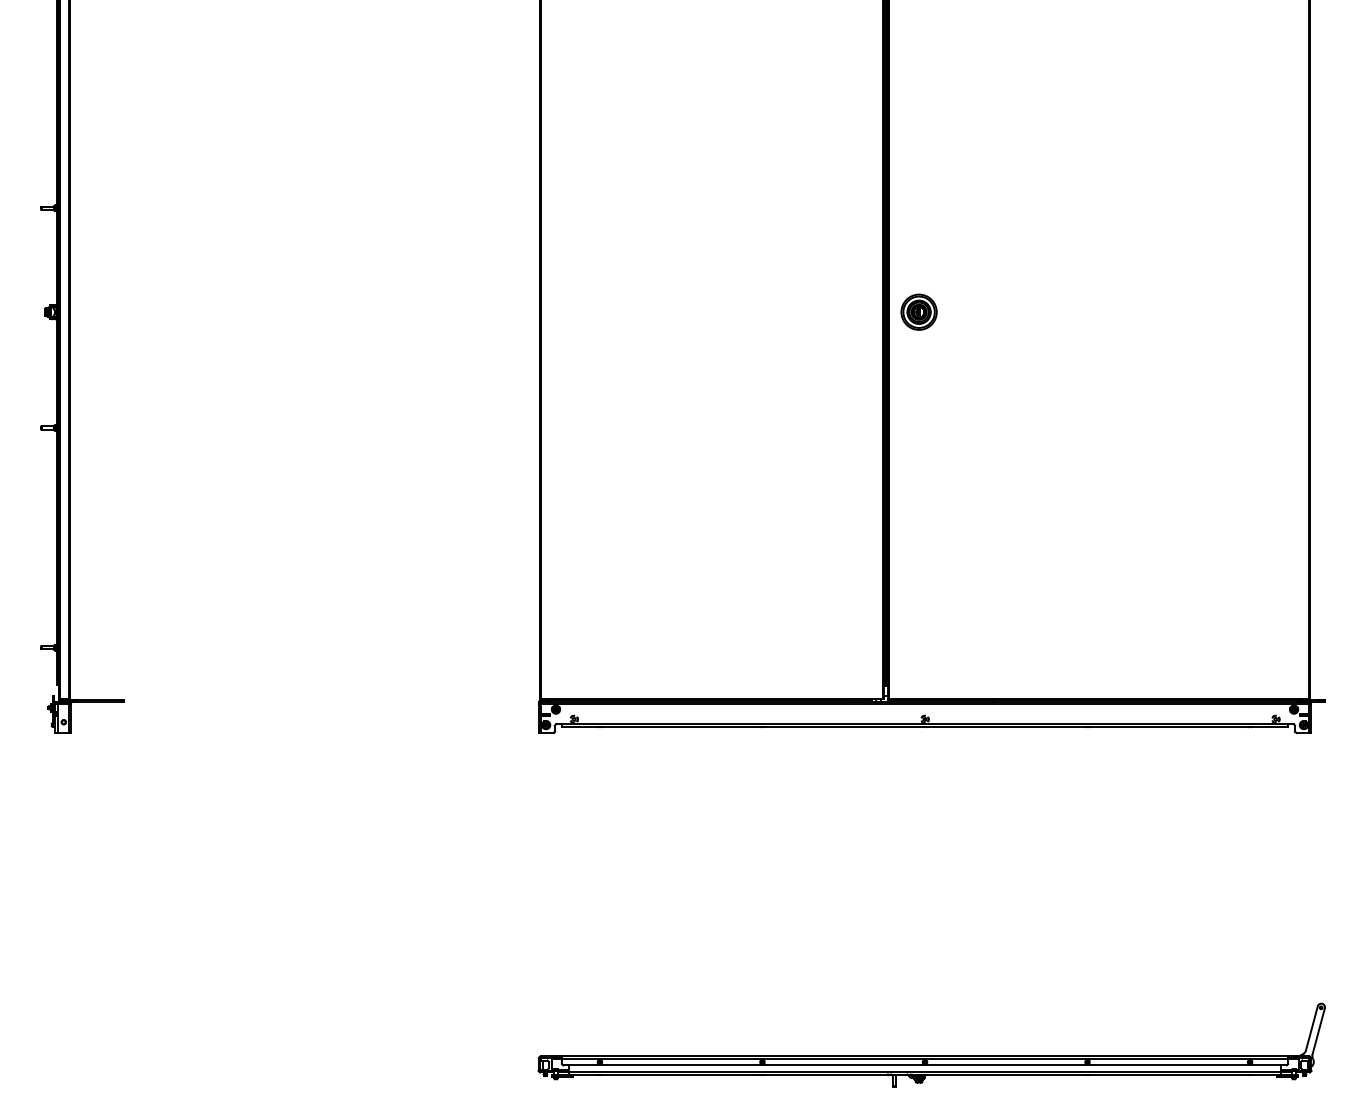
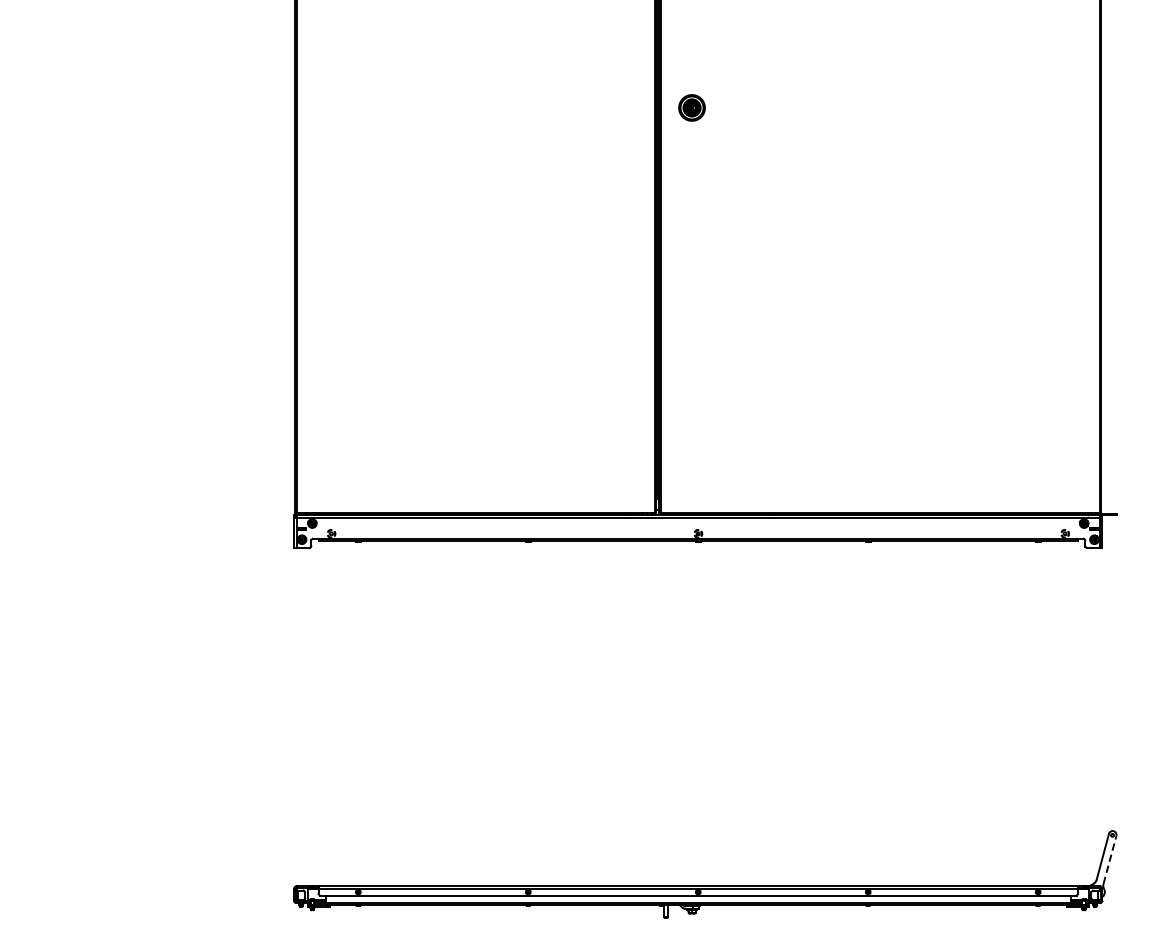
part: (918, 311) -> (691, 107), size x0.7
line: (1318, 1031) -> (1109, 860), solid -> dashed

